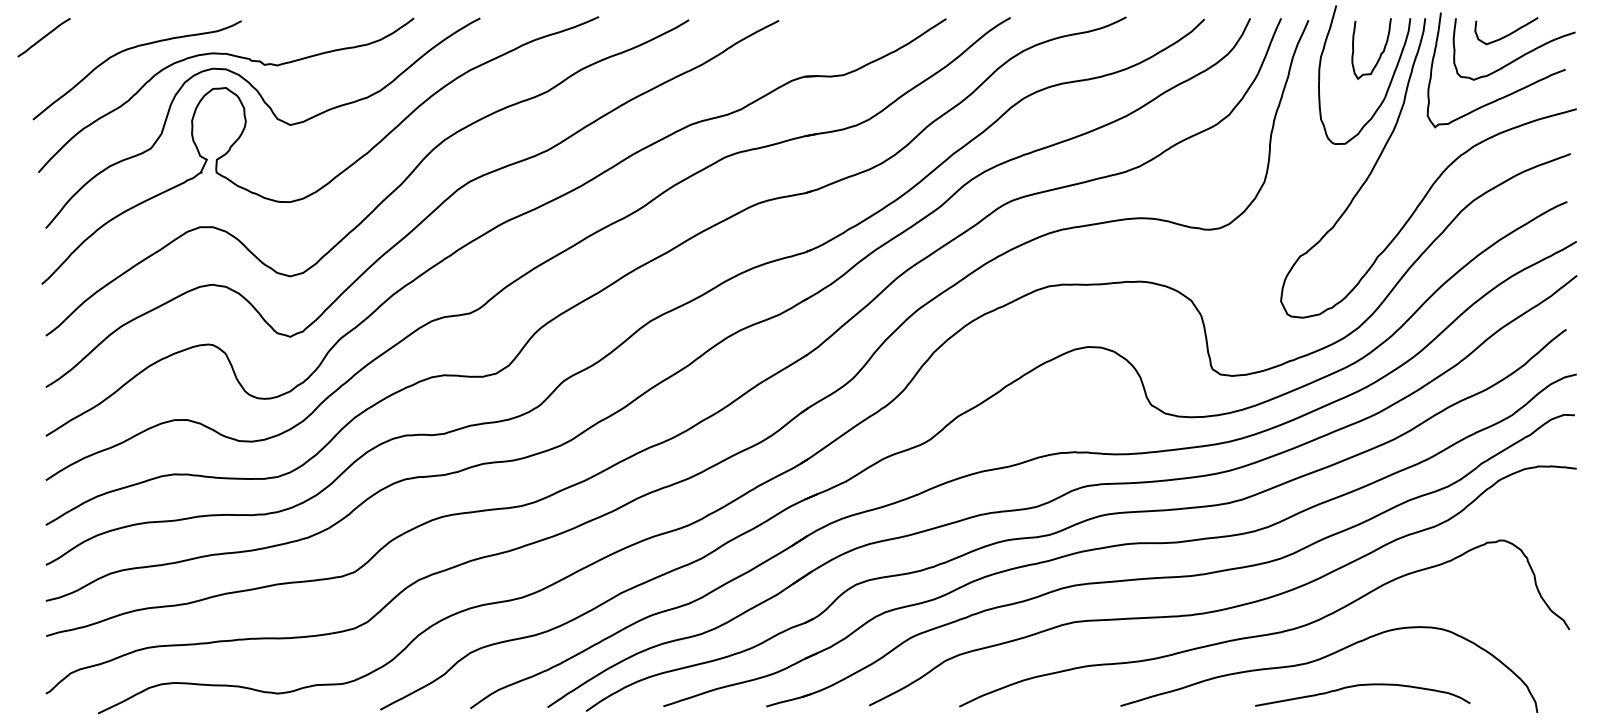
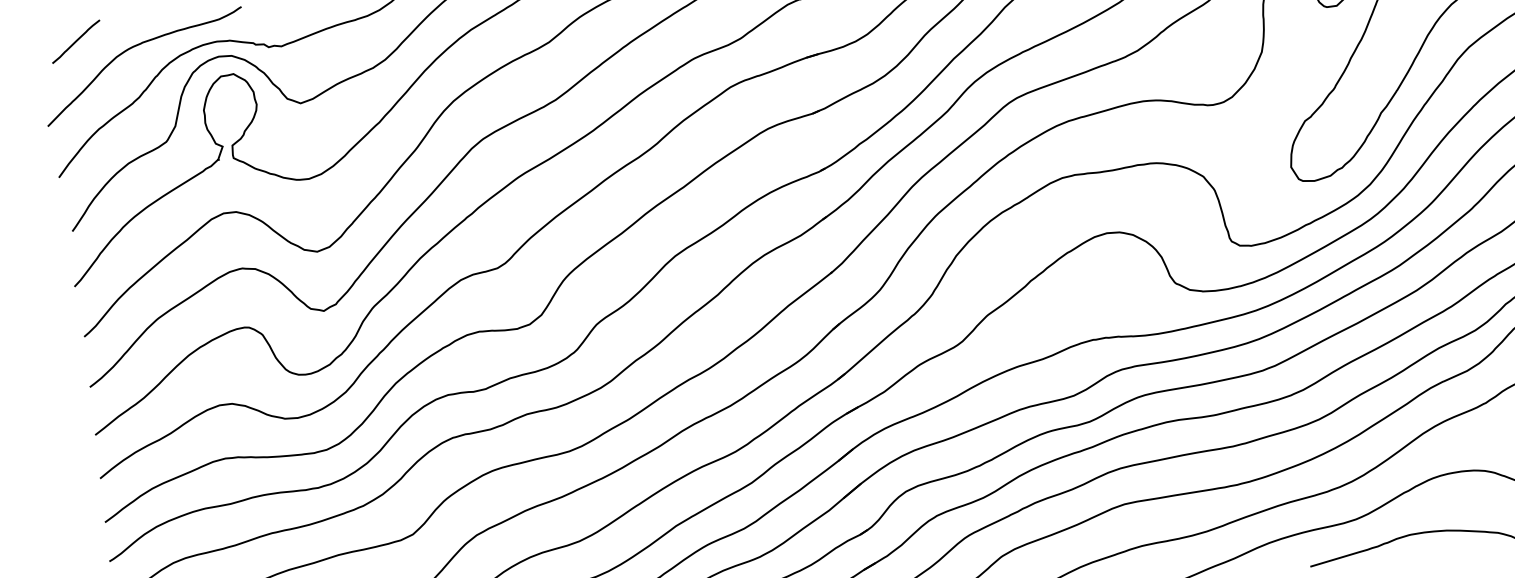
line: (43, 37) -> (75, 41), moved

